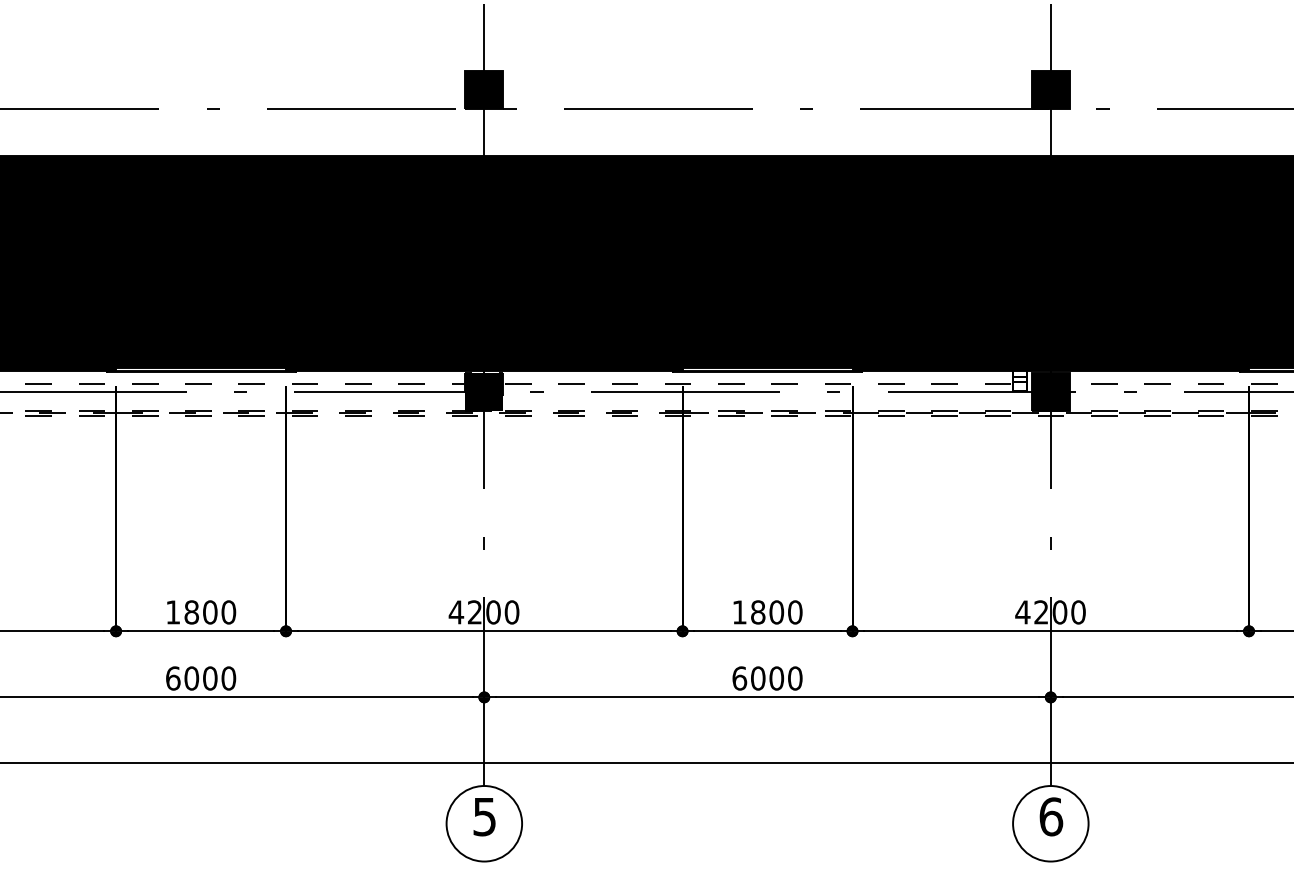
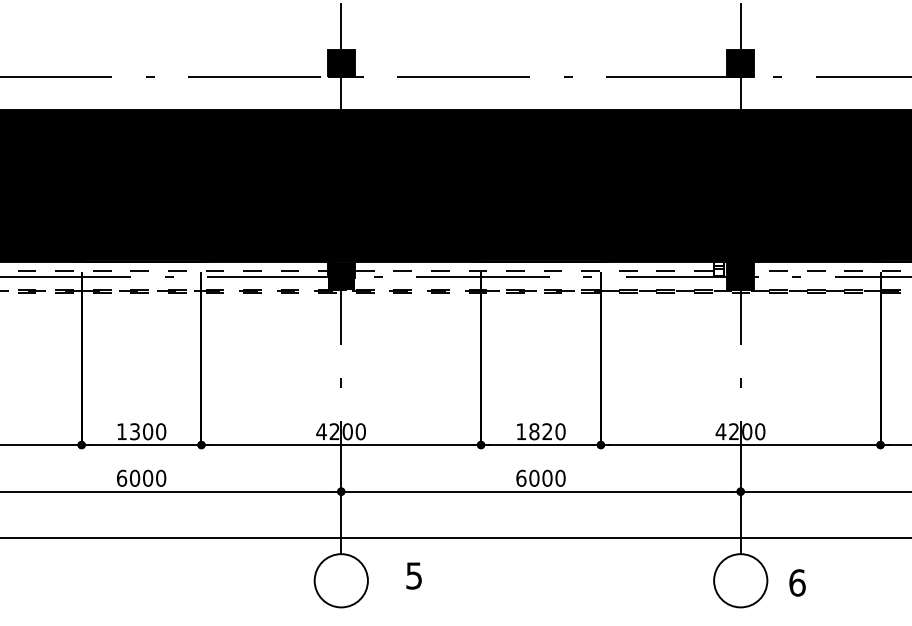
text: (191, 612) -> (134, 431), 1800 -> 1300
text: (776, 612) -> (547, 431), 1800 -> 1820
text: (1051, 816) -> (797, 582), moved
text: (484, 817) -> (414, 576), moved

